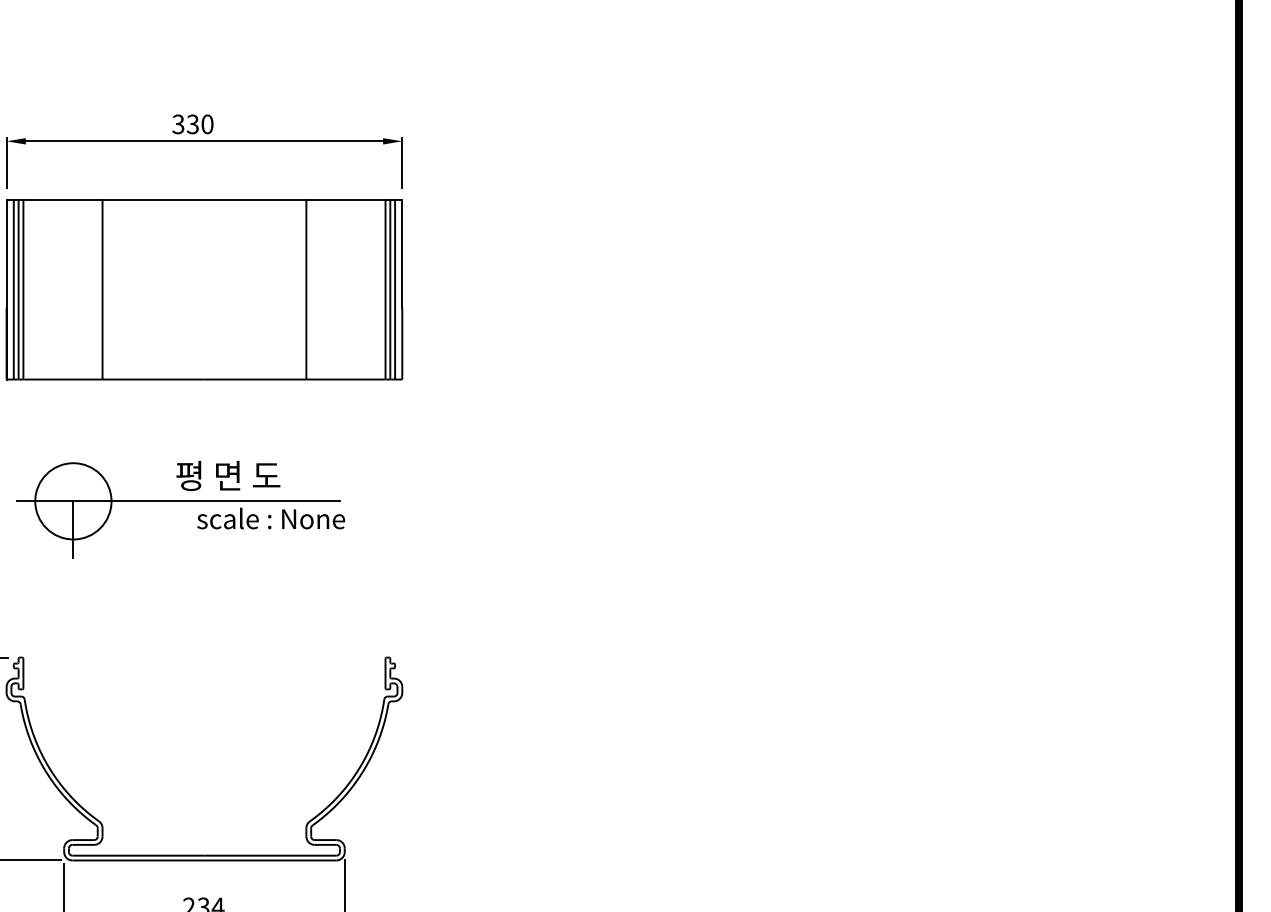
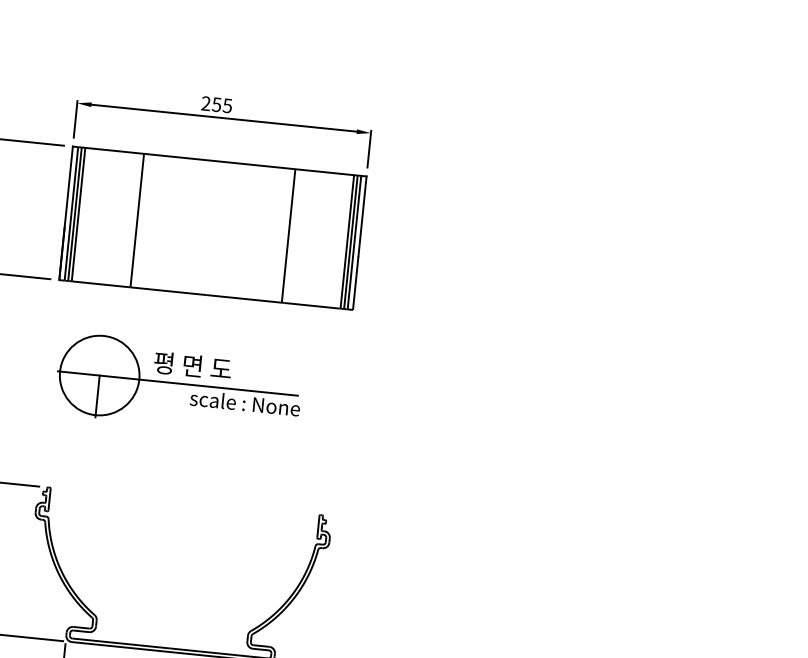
text: (192, 124) -> (216, 104), 330 -> 255
text: (228, 475) -> (193, 365), moved
circle: (73, 501) -> (99, 375), size x1.4

